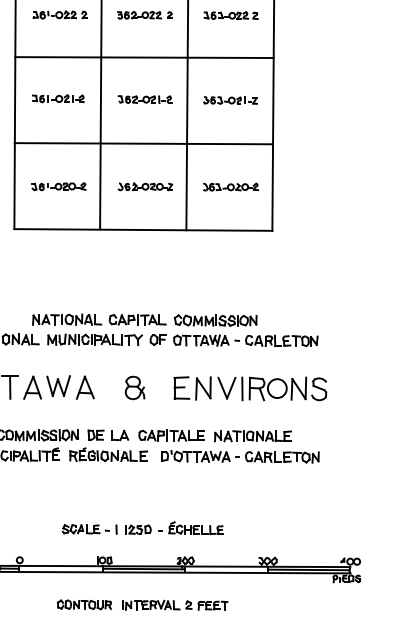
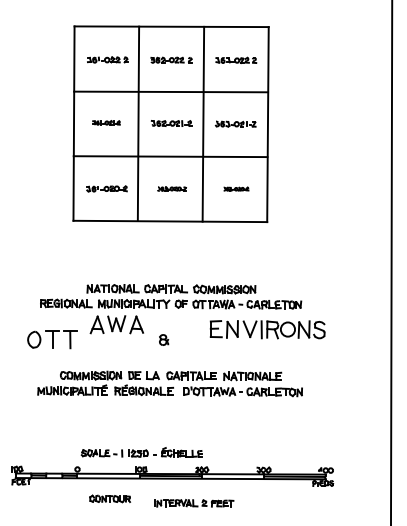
part: (58, 98) -> (106, 122), size x0.7
part: (144, 186) -> (171, 188), size x0.7
part: (231, 186) -> (236, 188), size x0.6
part: (58, 387) -> (116, 324), moved
part: (134, 387) -> (163, 339), size x0.6
part: (250, 388) -> (267, 329), moved
part: (142, 528) -> (141, 452), moved
part: (83, 604) -> (109, 498), moved

